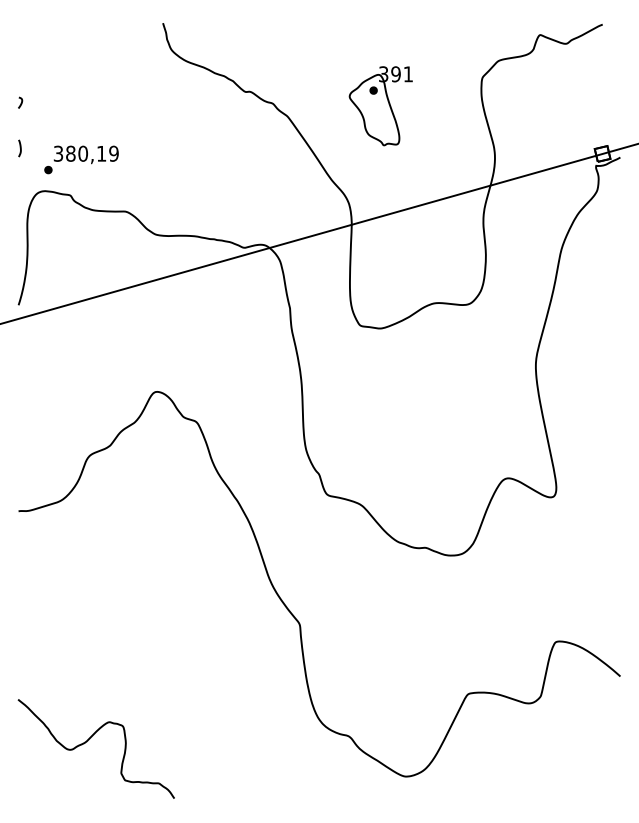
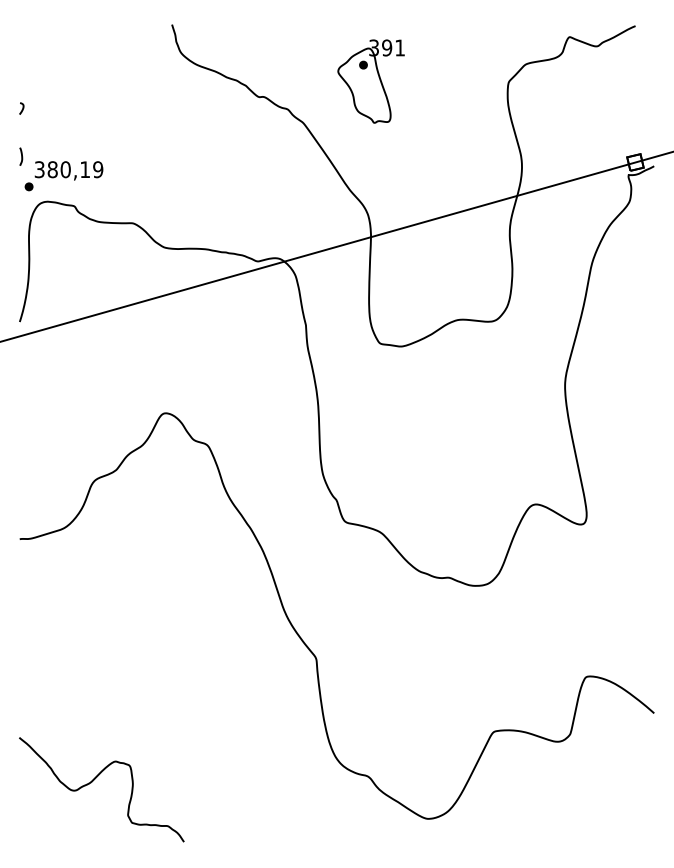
part: (380, 106) -> (370, 81), moved
text: (81, 159) -> (63, 175), moved

